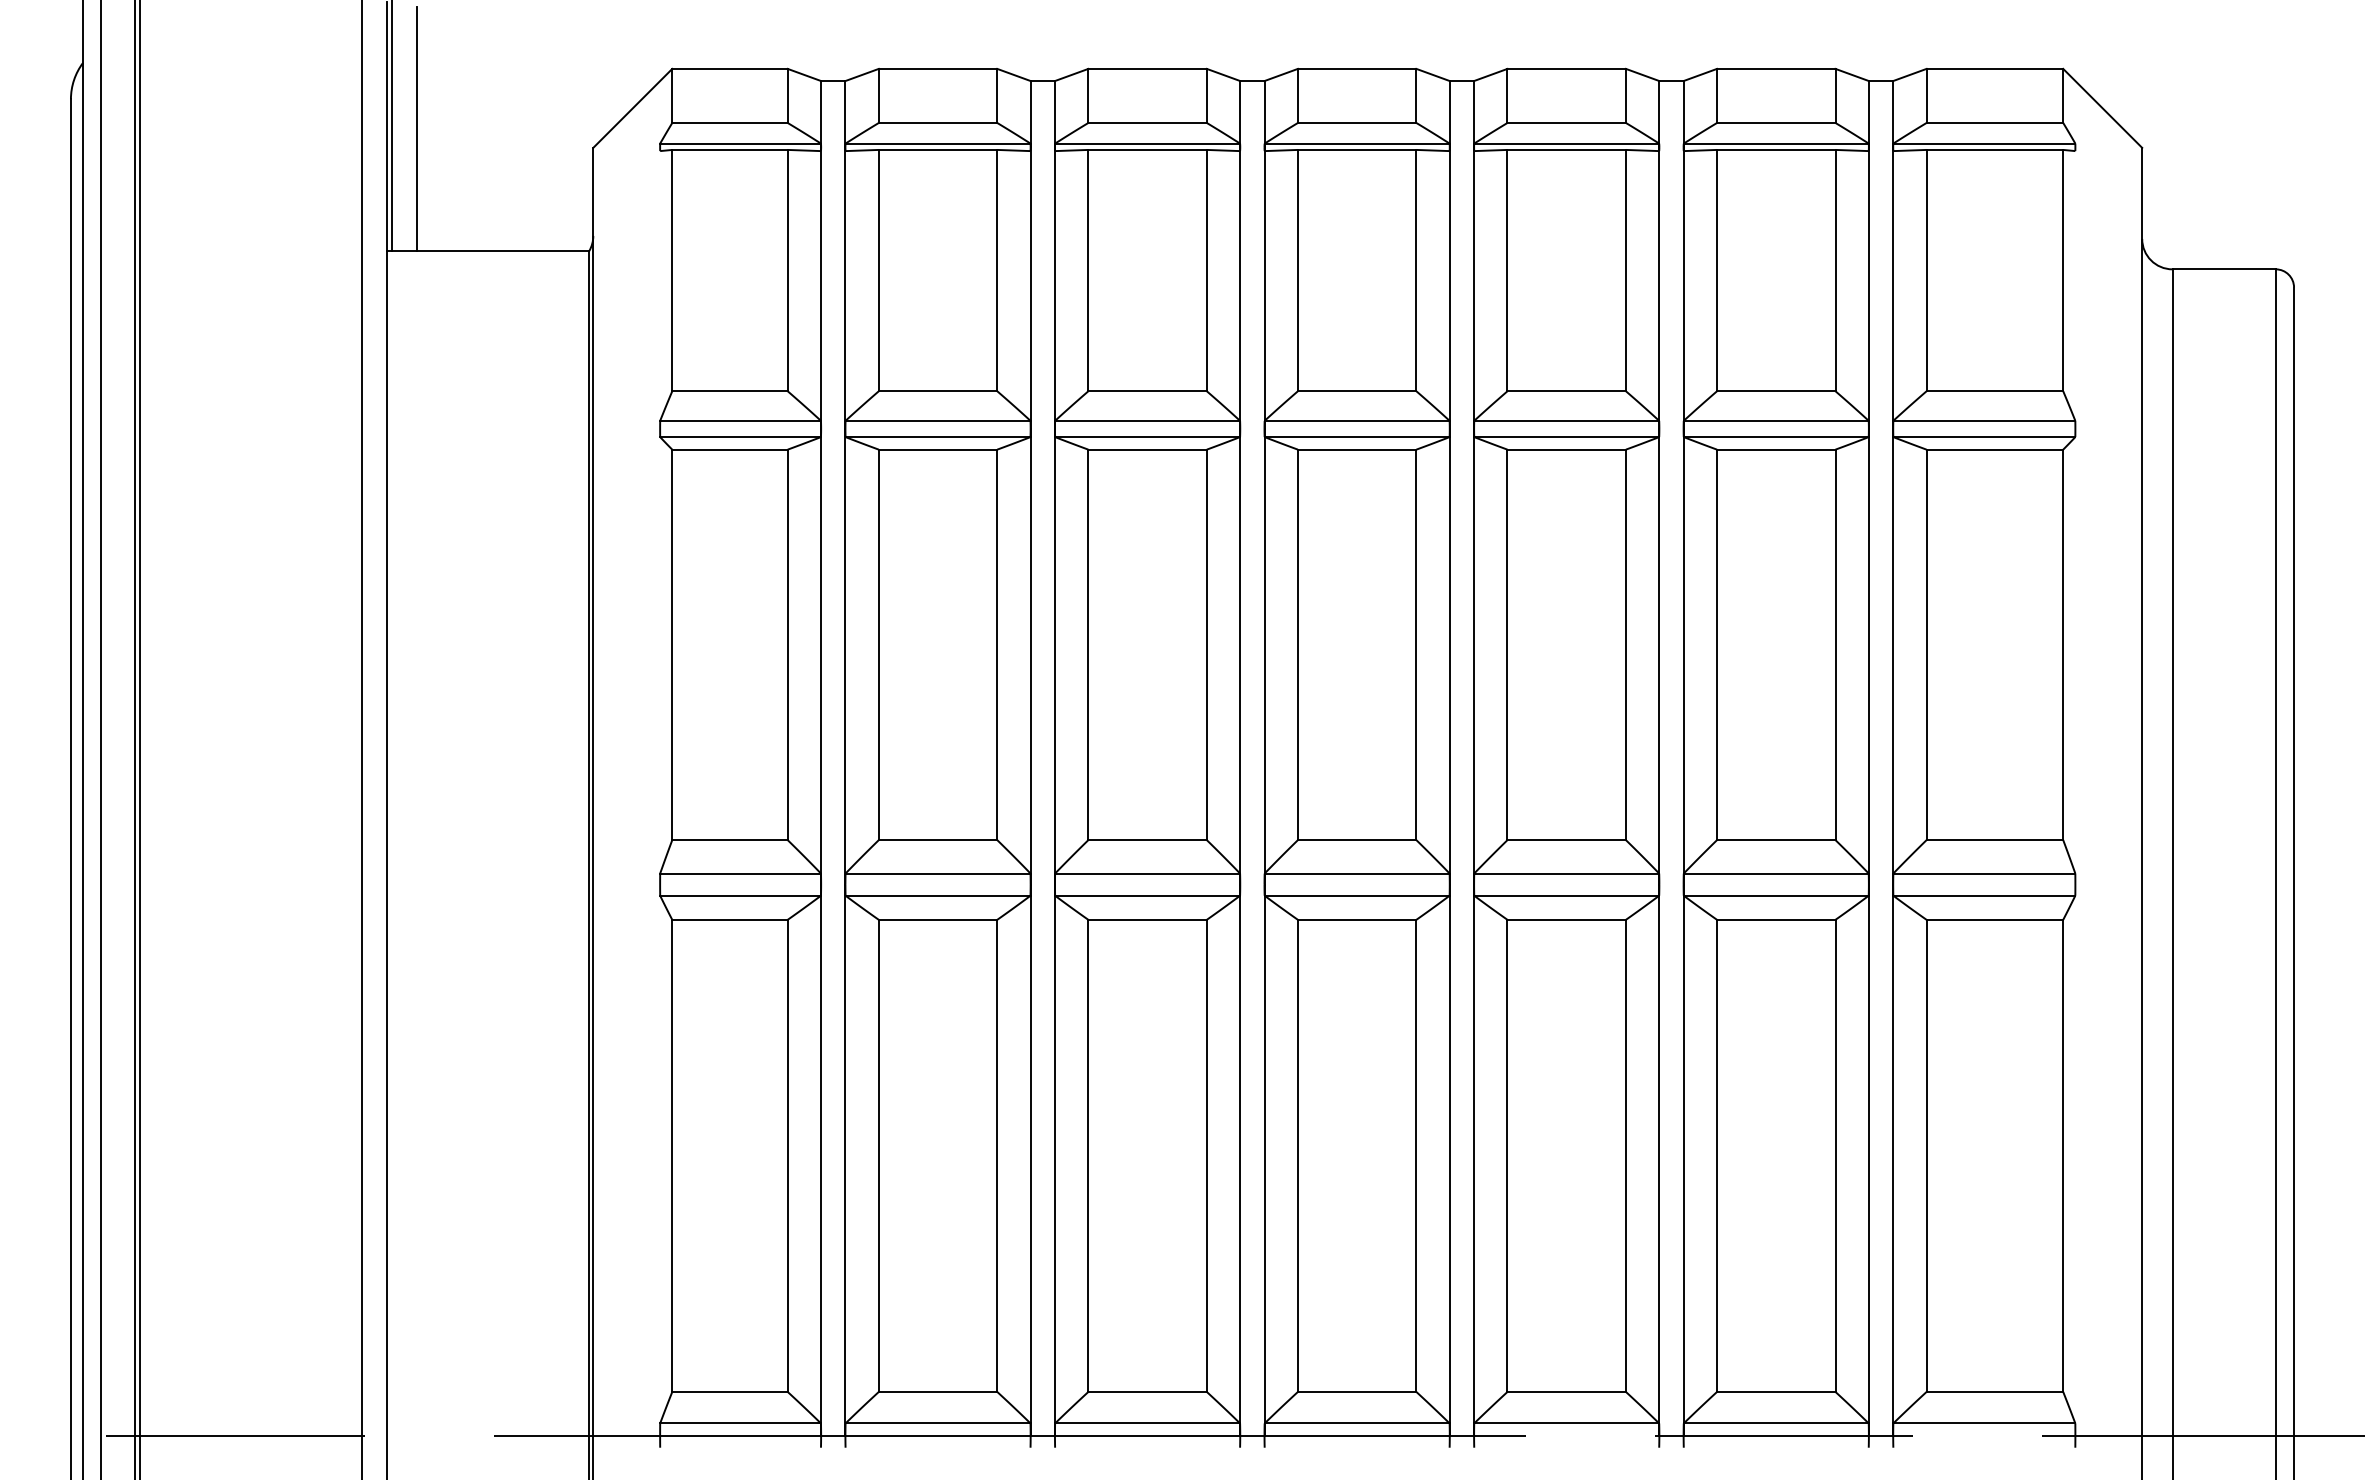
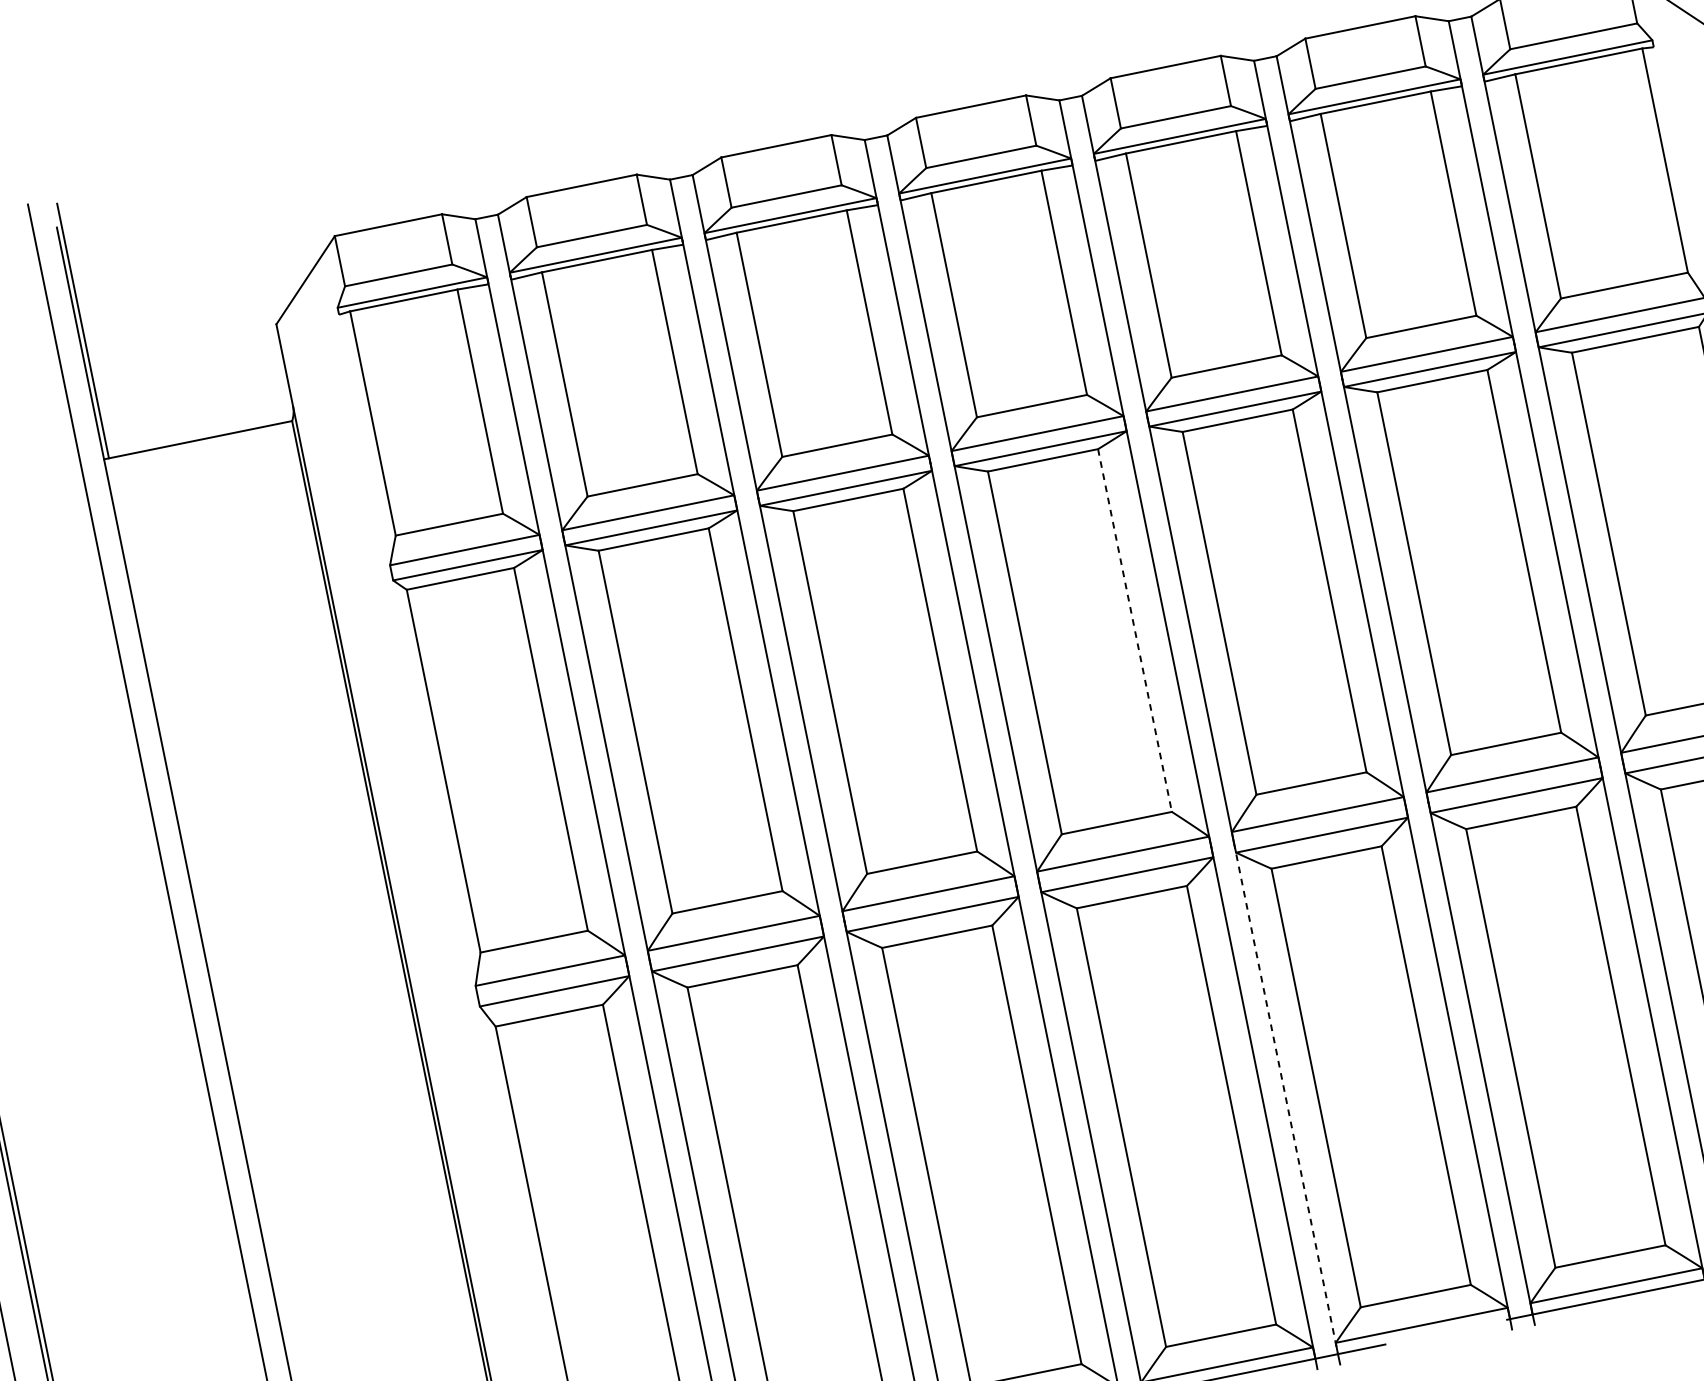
line: (417, 129) -> (109, 340), removed
line: (1416, 645) -> (1135, 631), solid -> dashed
line: (1474, 1160) -> (1286, 1098), solid -> dashed

